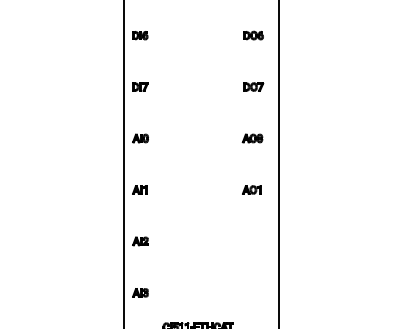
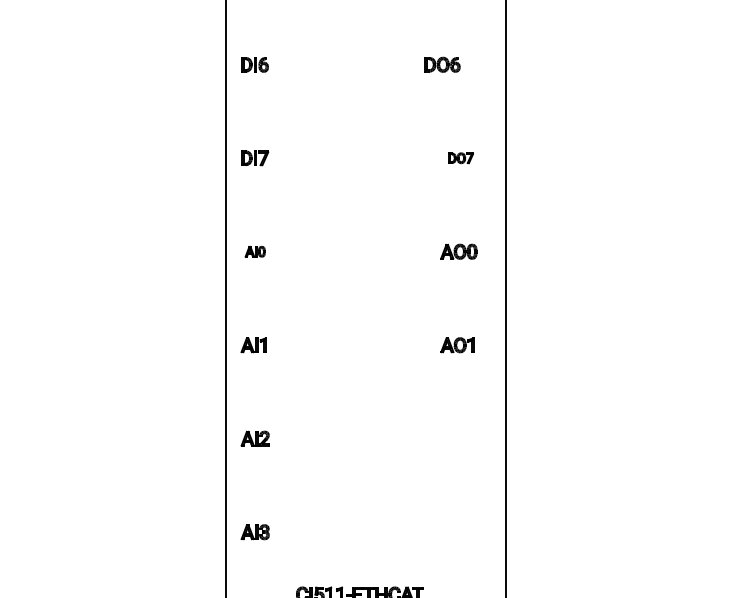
part: (253, 35) -> (442, 64), moved
part: (253, 86) -> (460, 157), size x0.7
part: (140, 138) -> (255, 251), size x0.7

